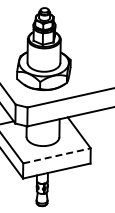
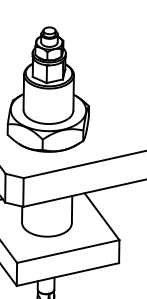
line: (56, 155) -> (67, 250), dashed -> solid

